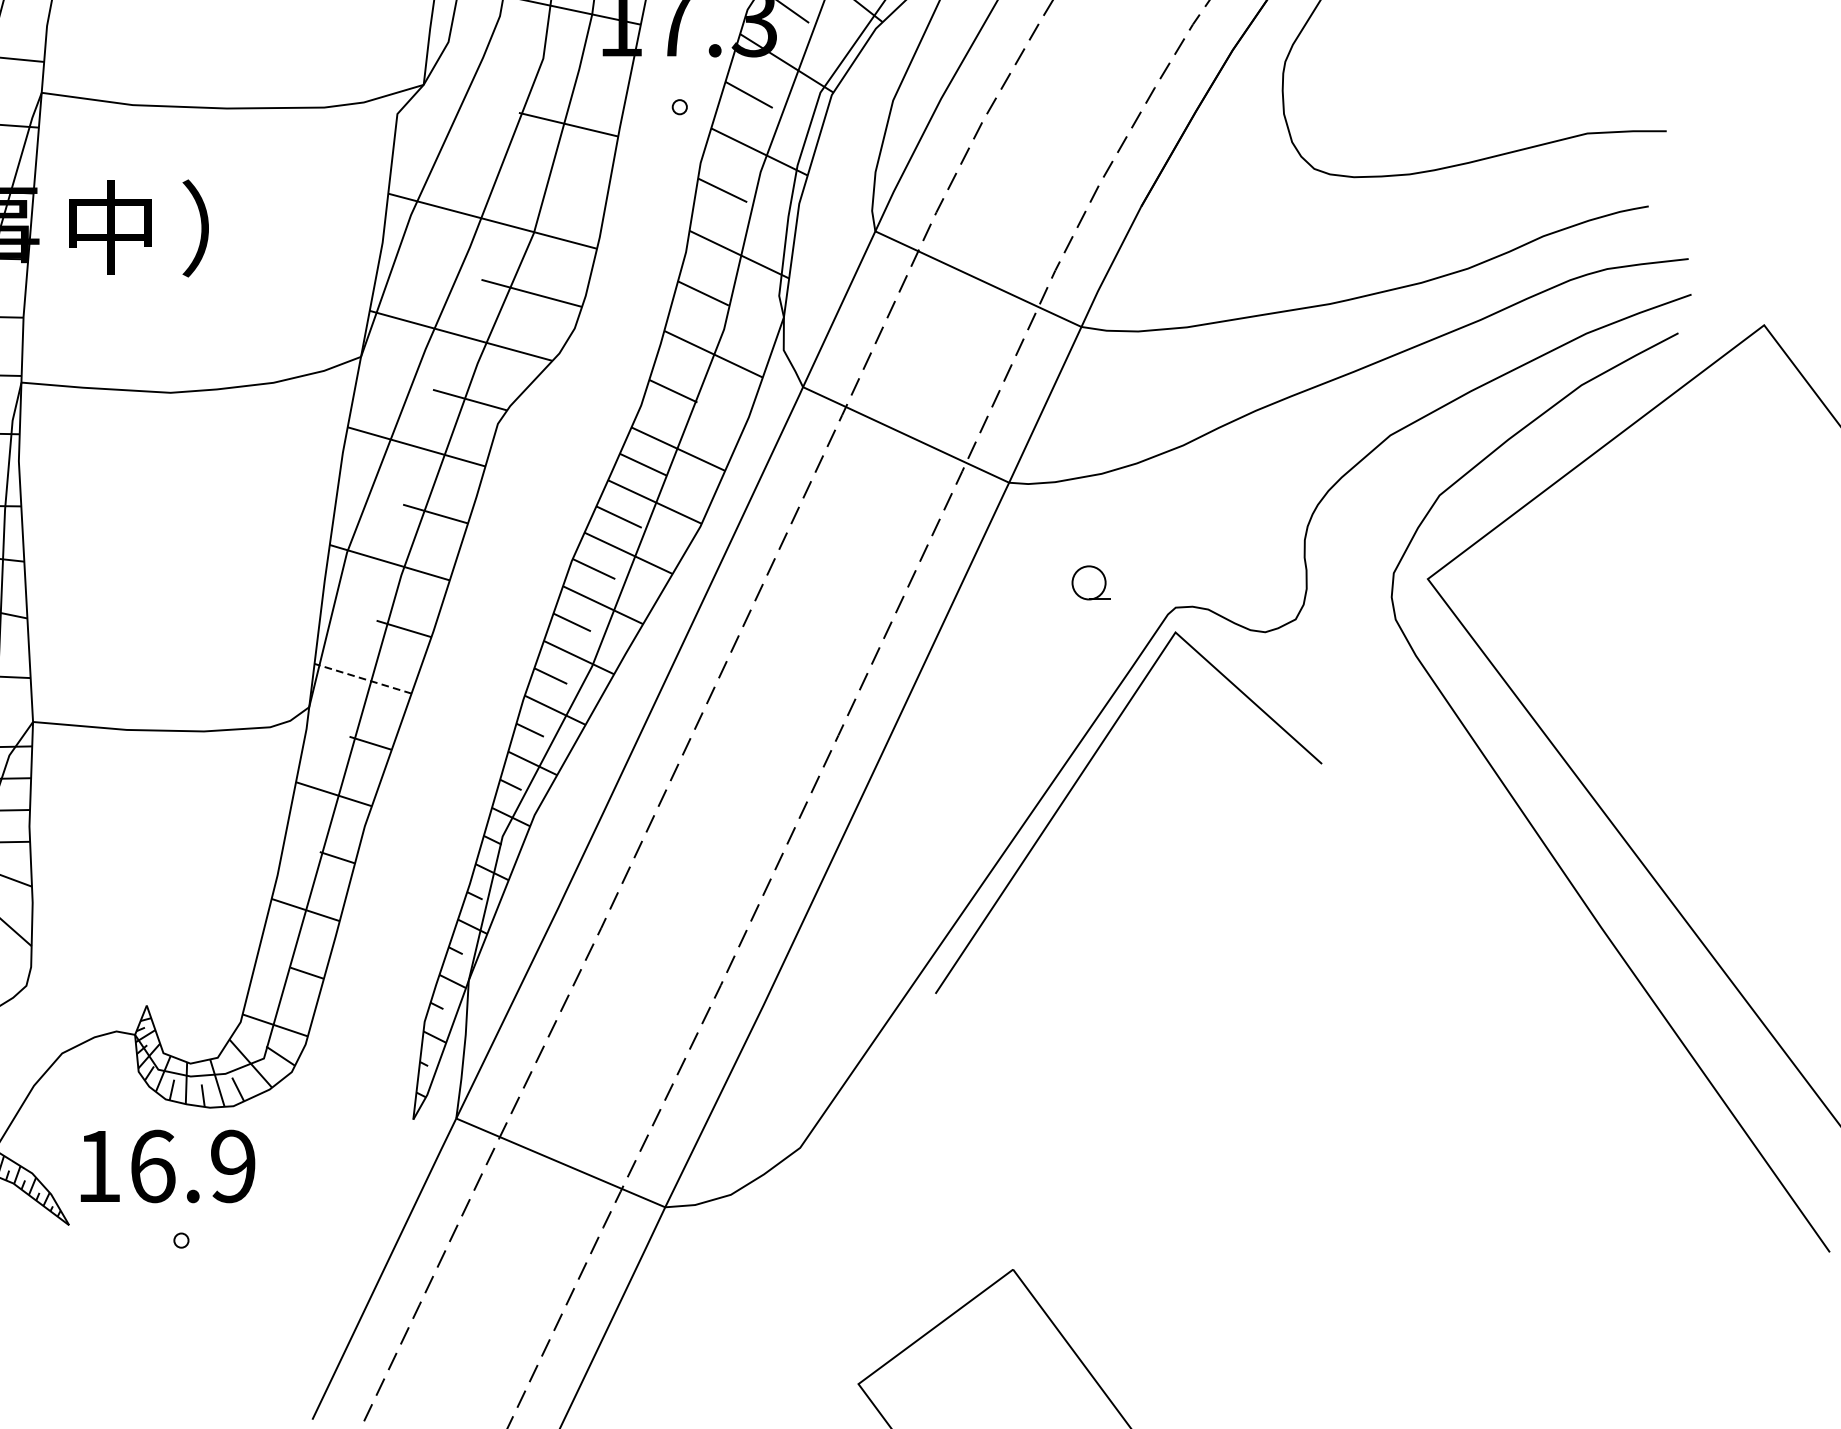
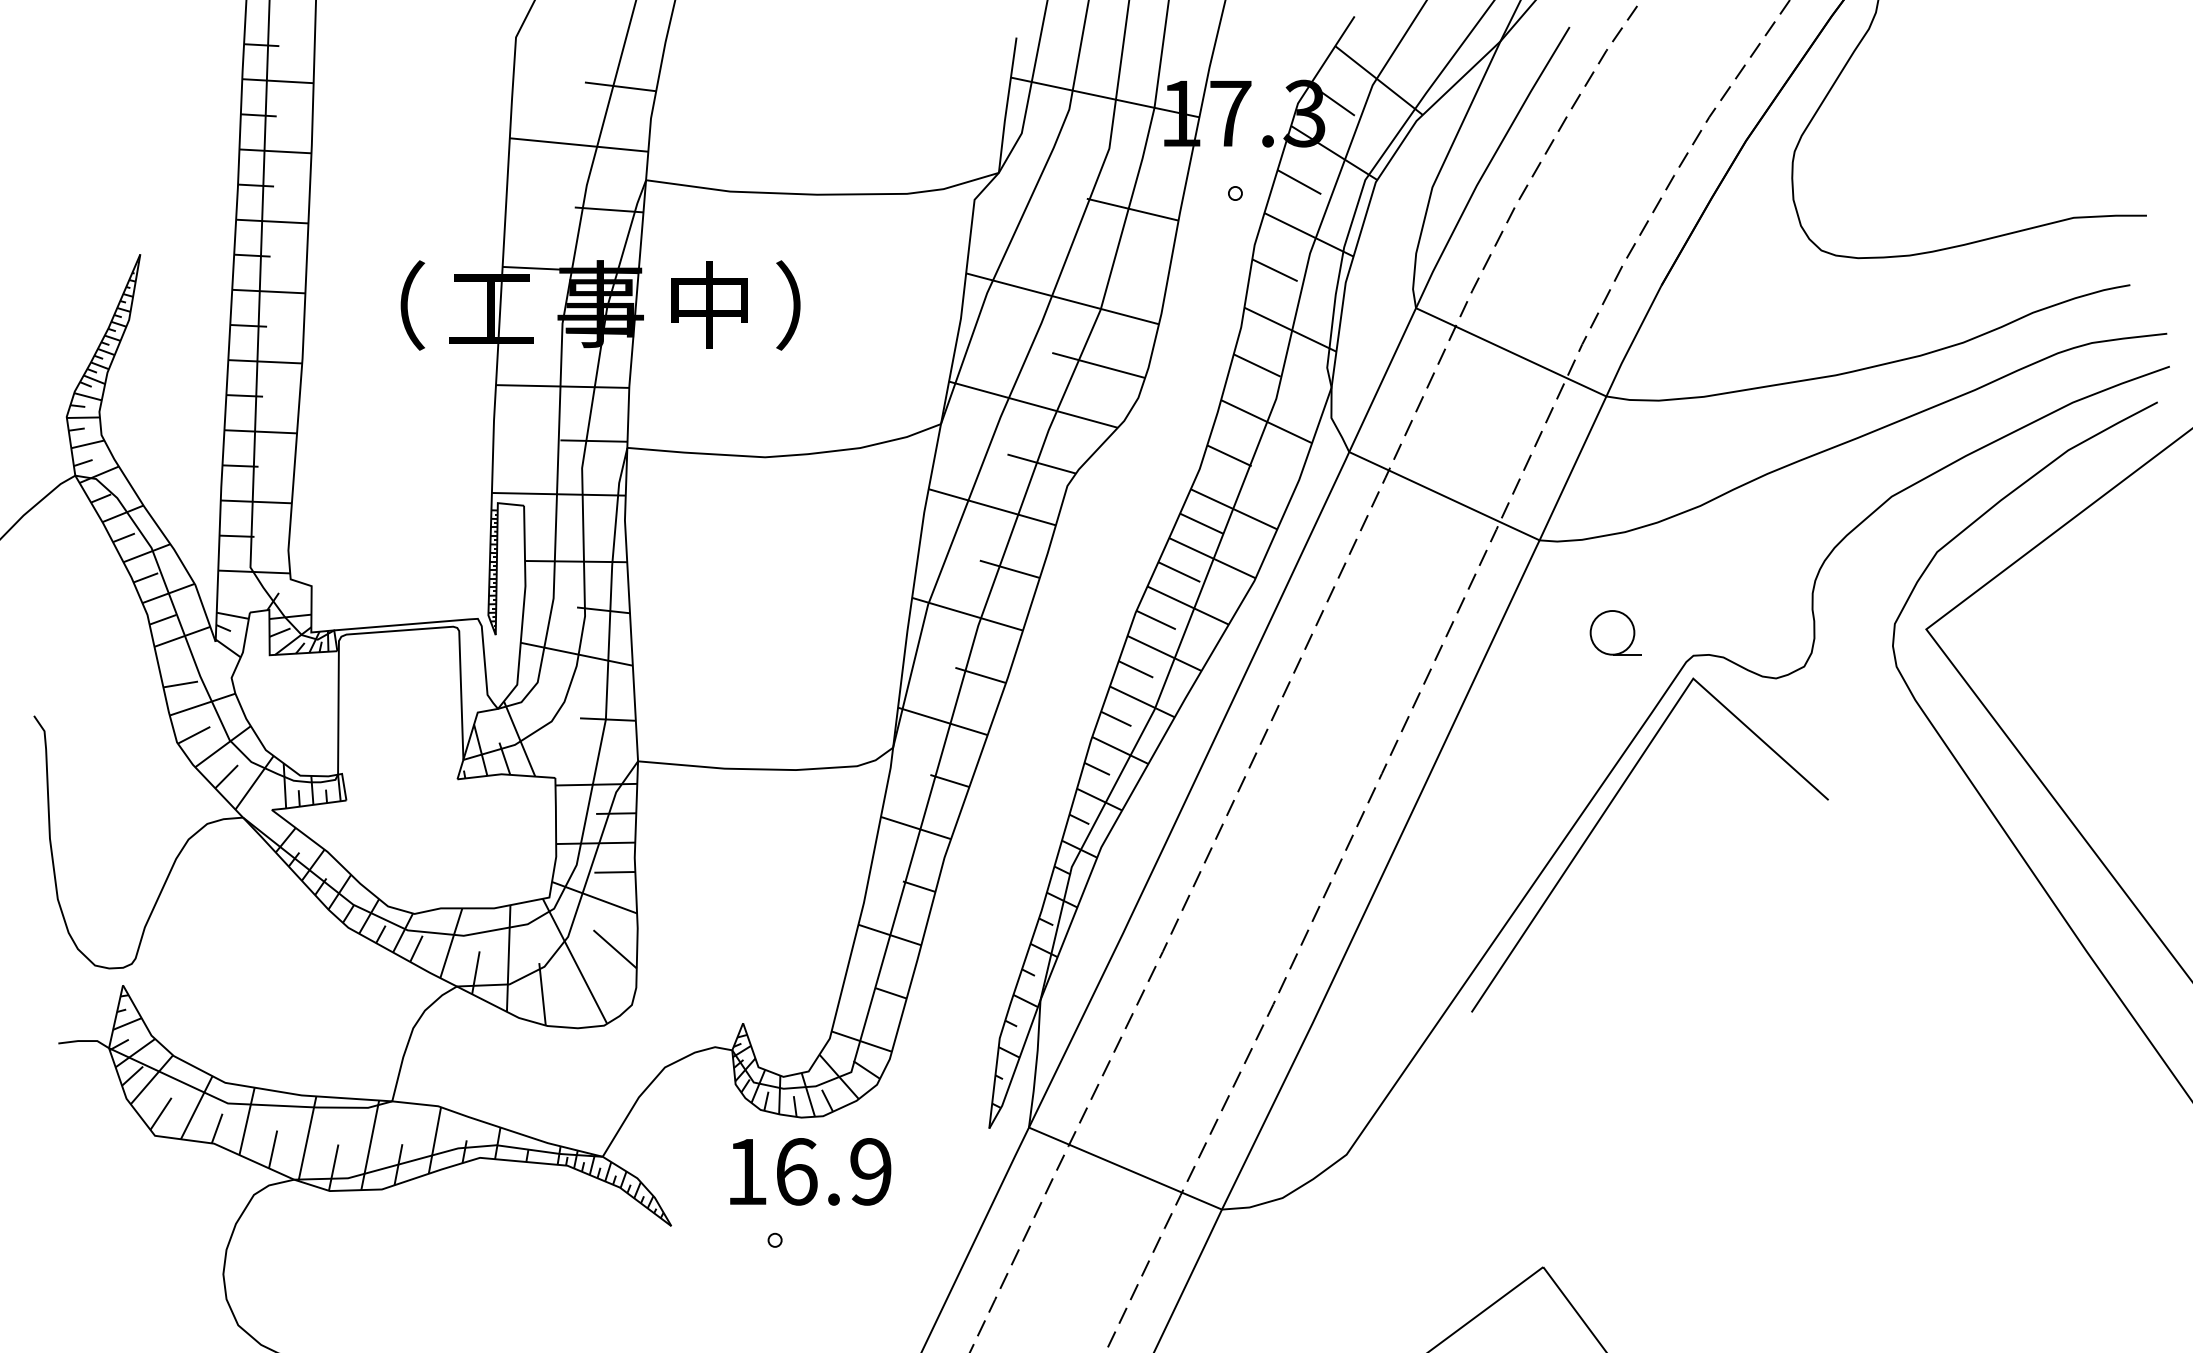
part: (1091, 582) -> (1615, 632), size x1.43
line: (362, 678) -> (942, 721), dashed -> solid
text: (167, 1166) -> (810, 1171), moved

